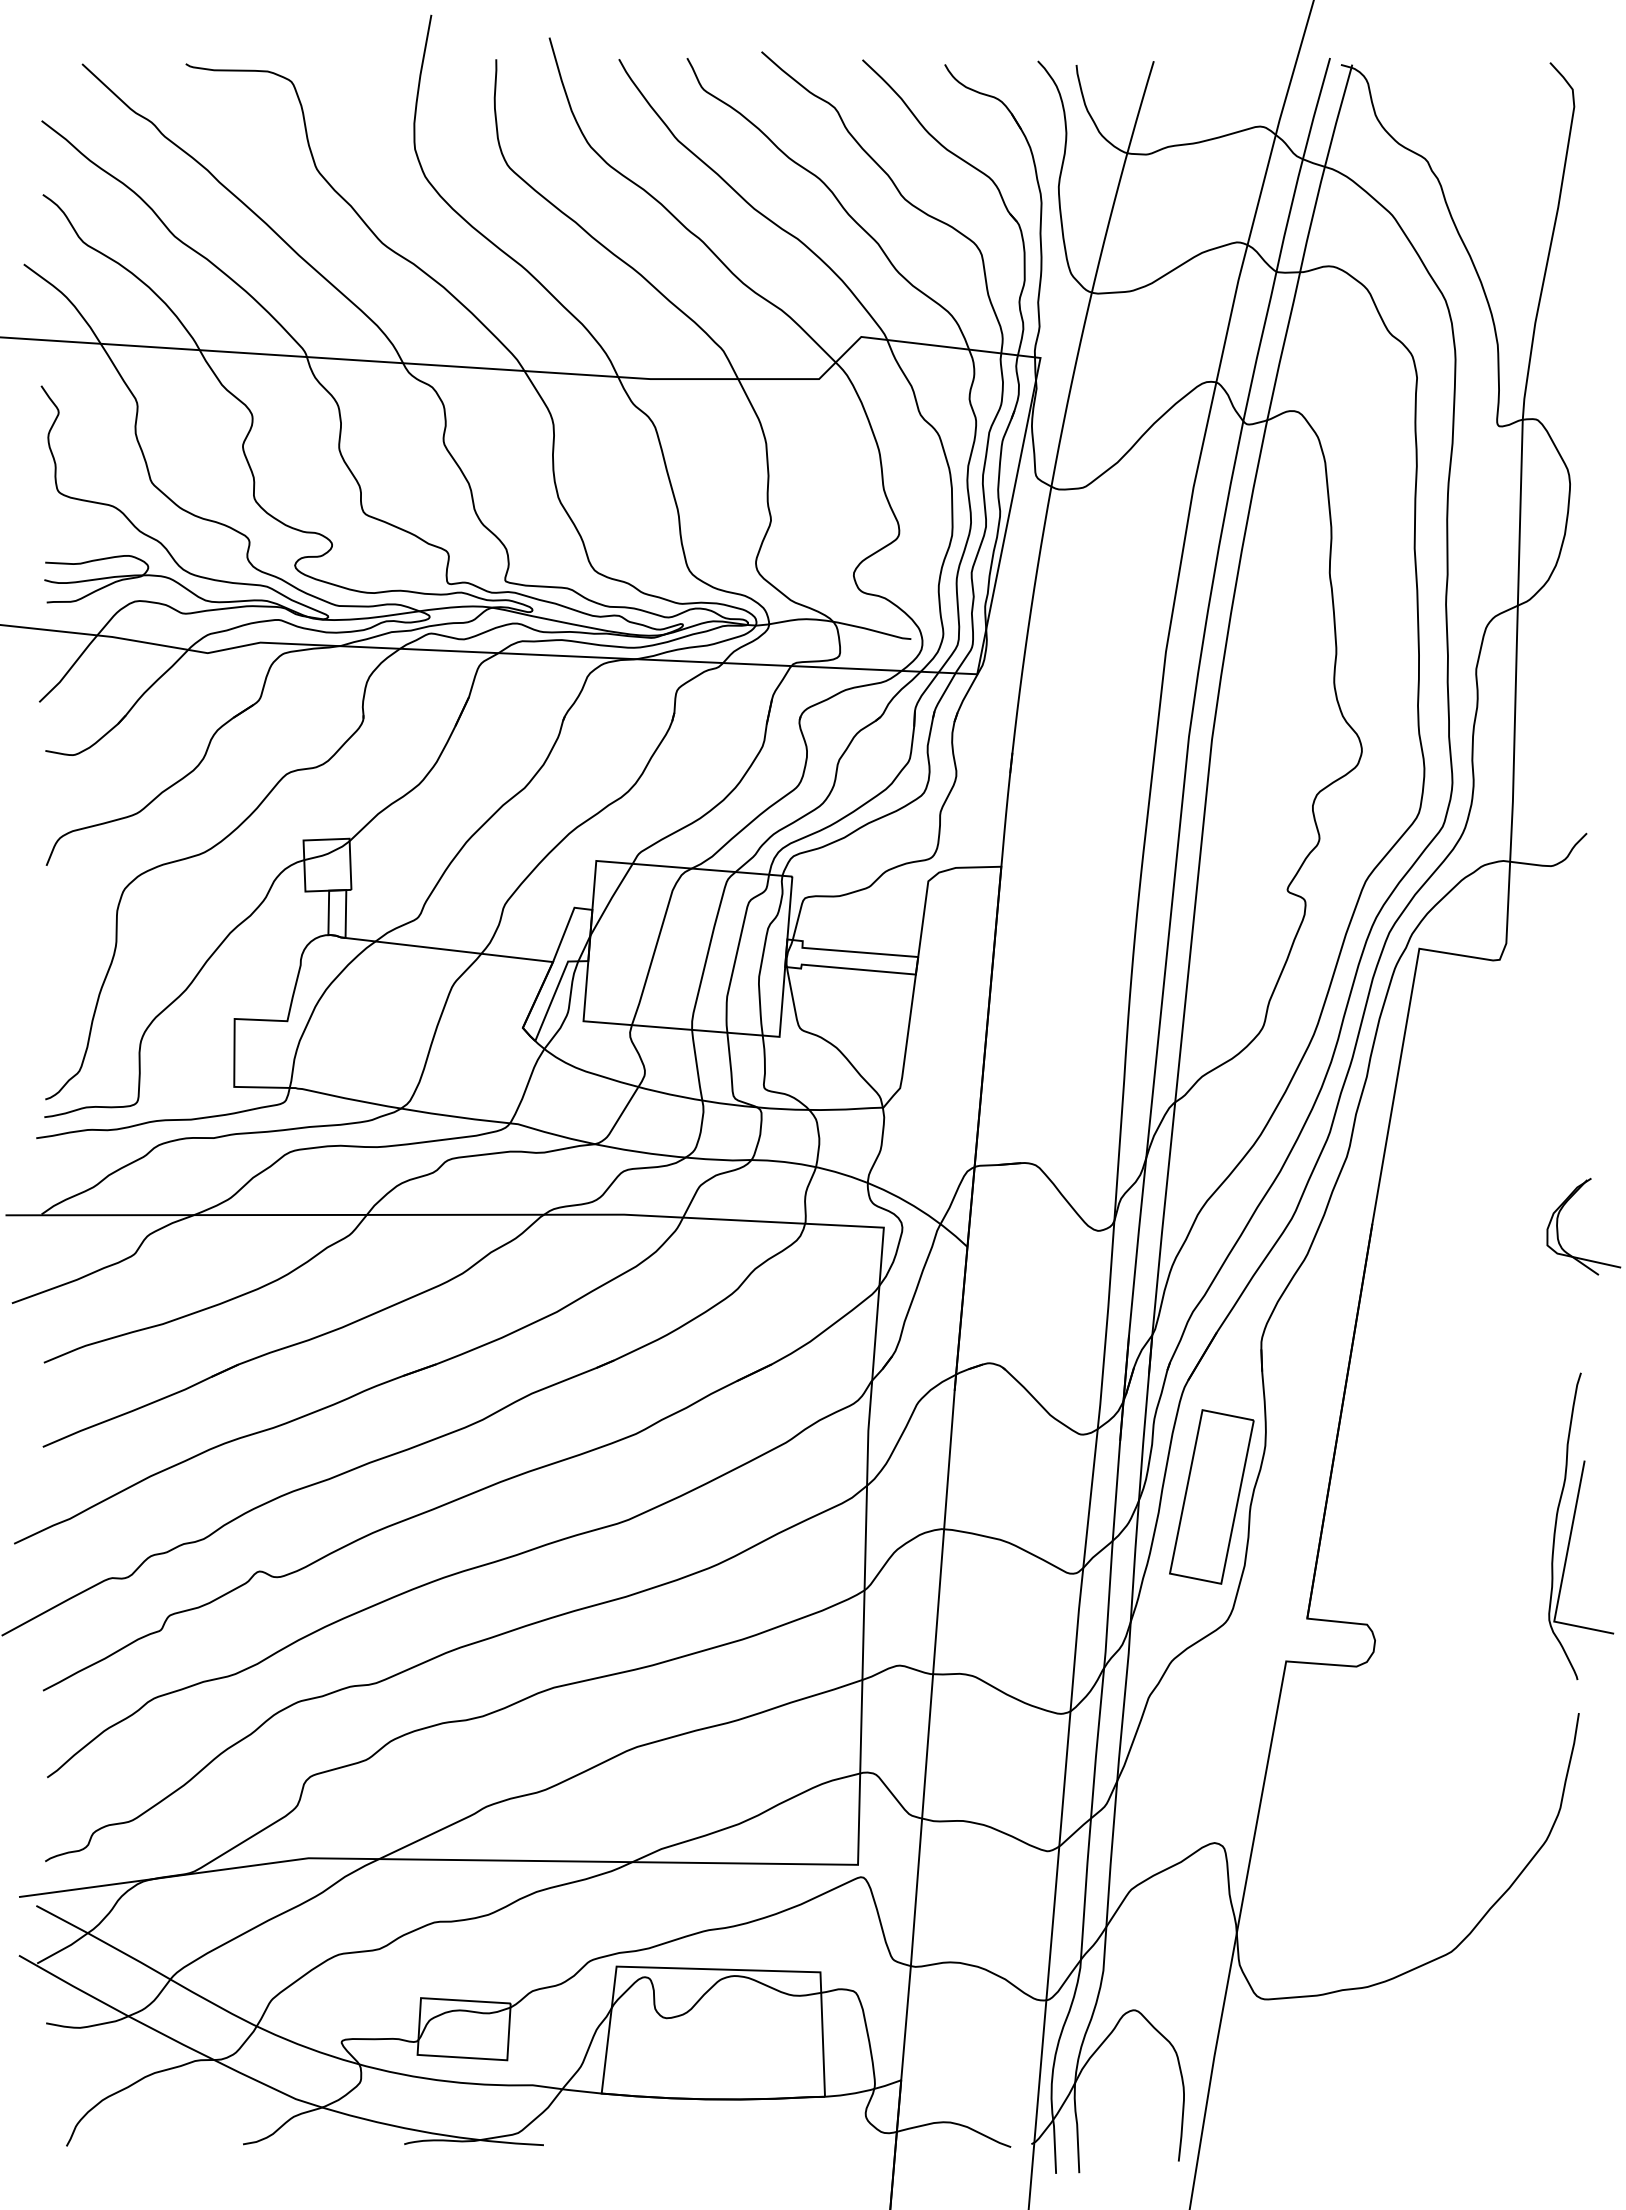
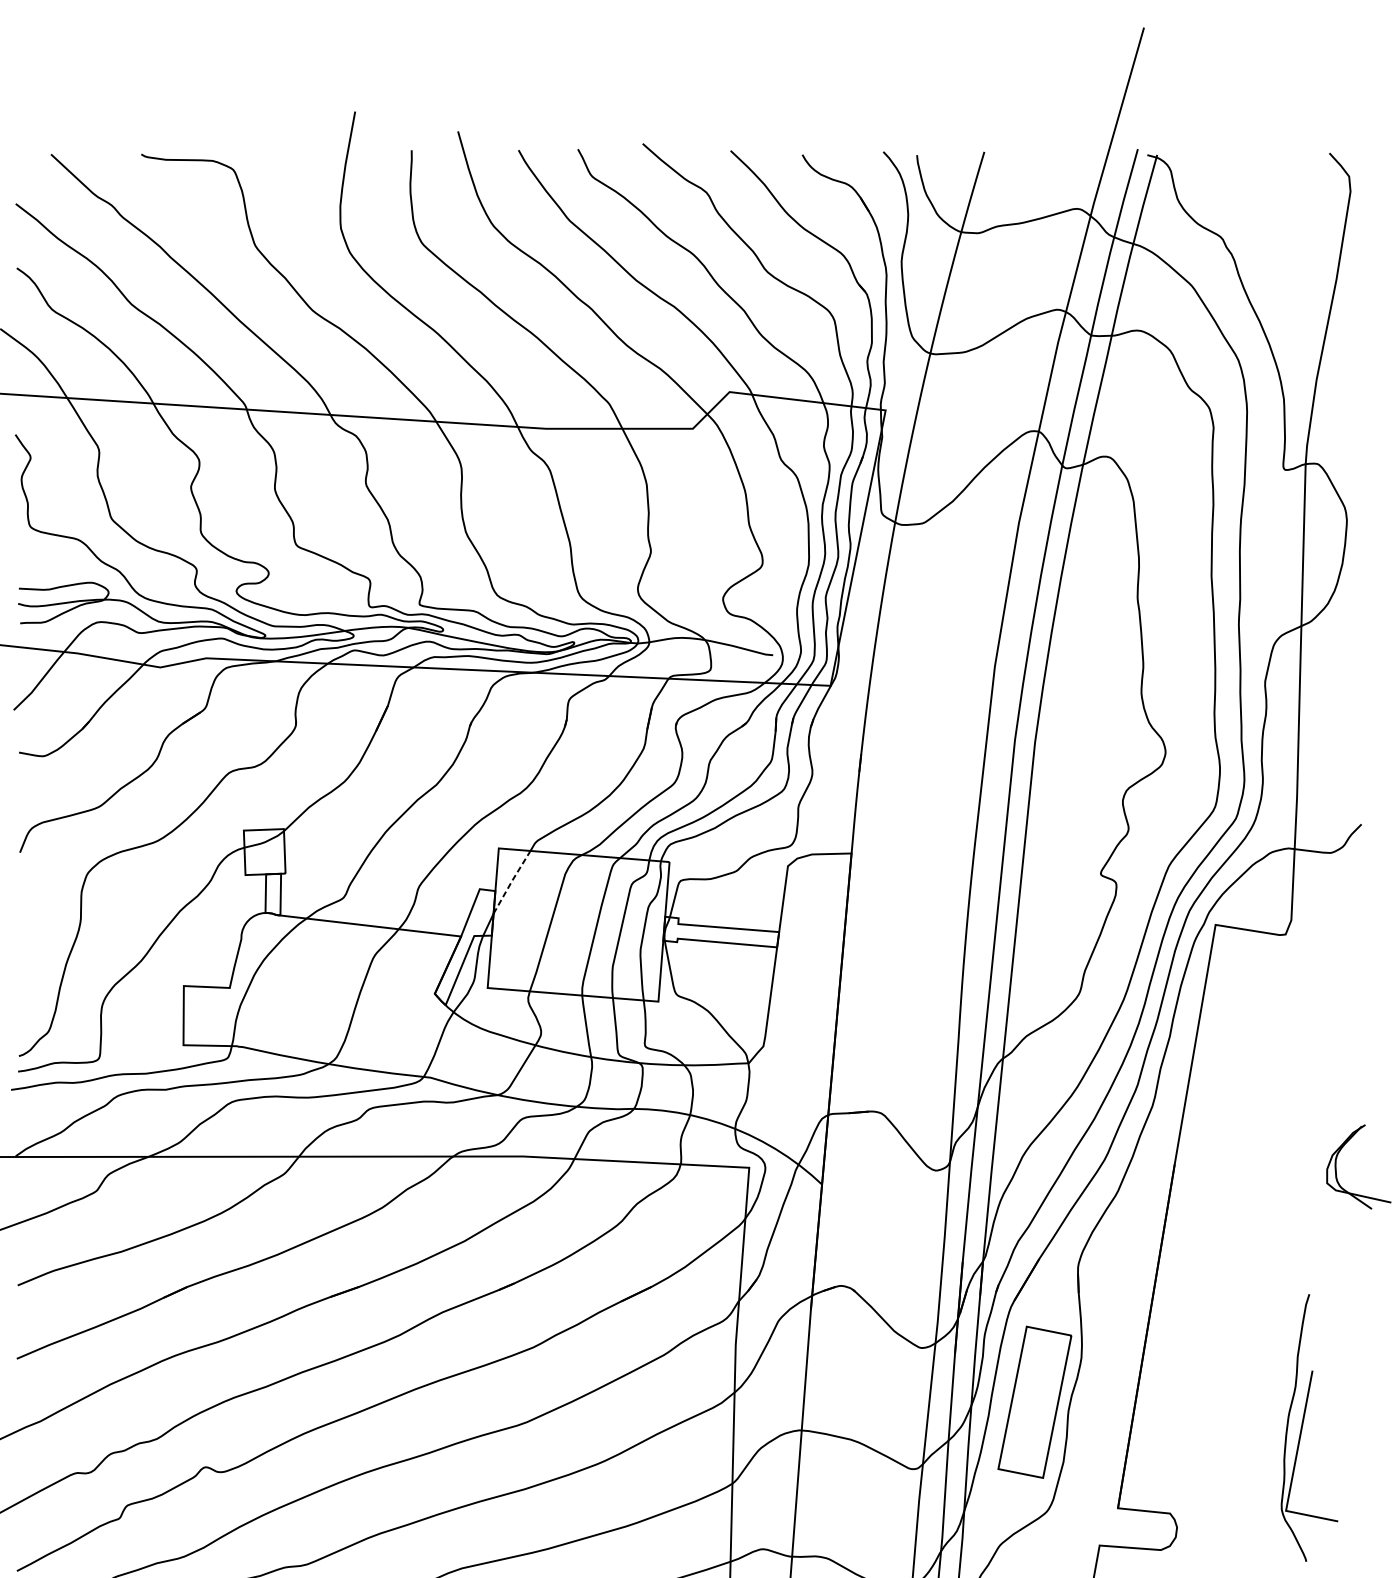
line: (611, 899) -> (512, 881), solid -> dashed
part: (1573, 1525) -> (1302, 1427), moved

